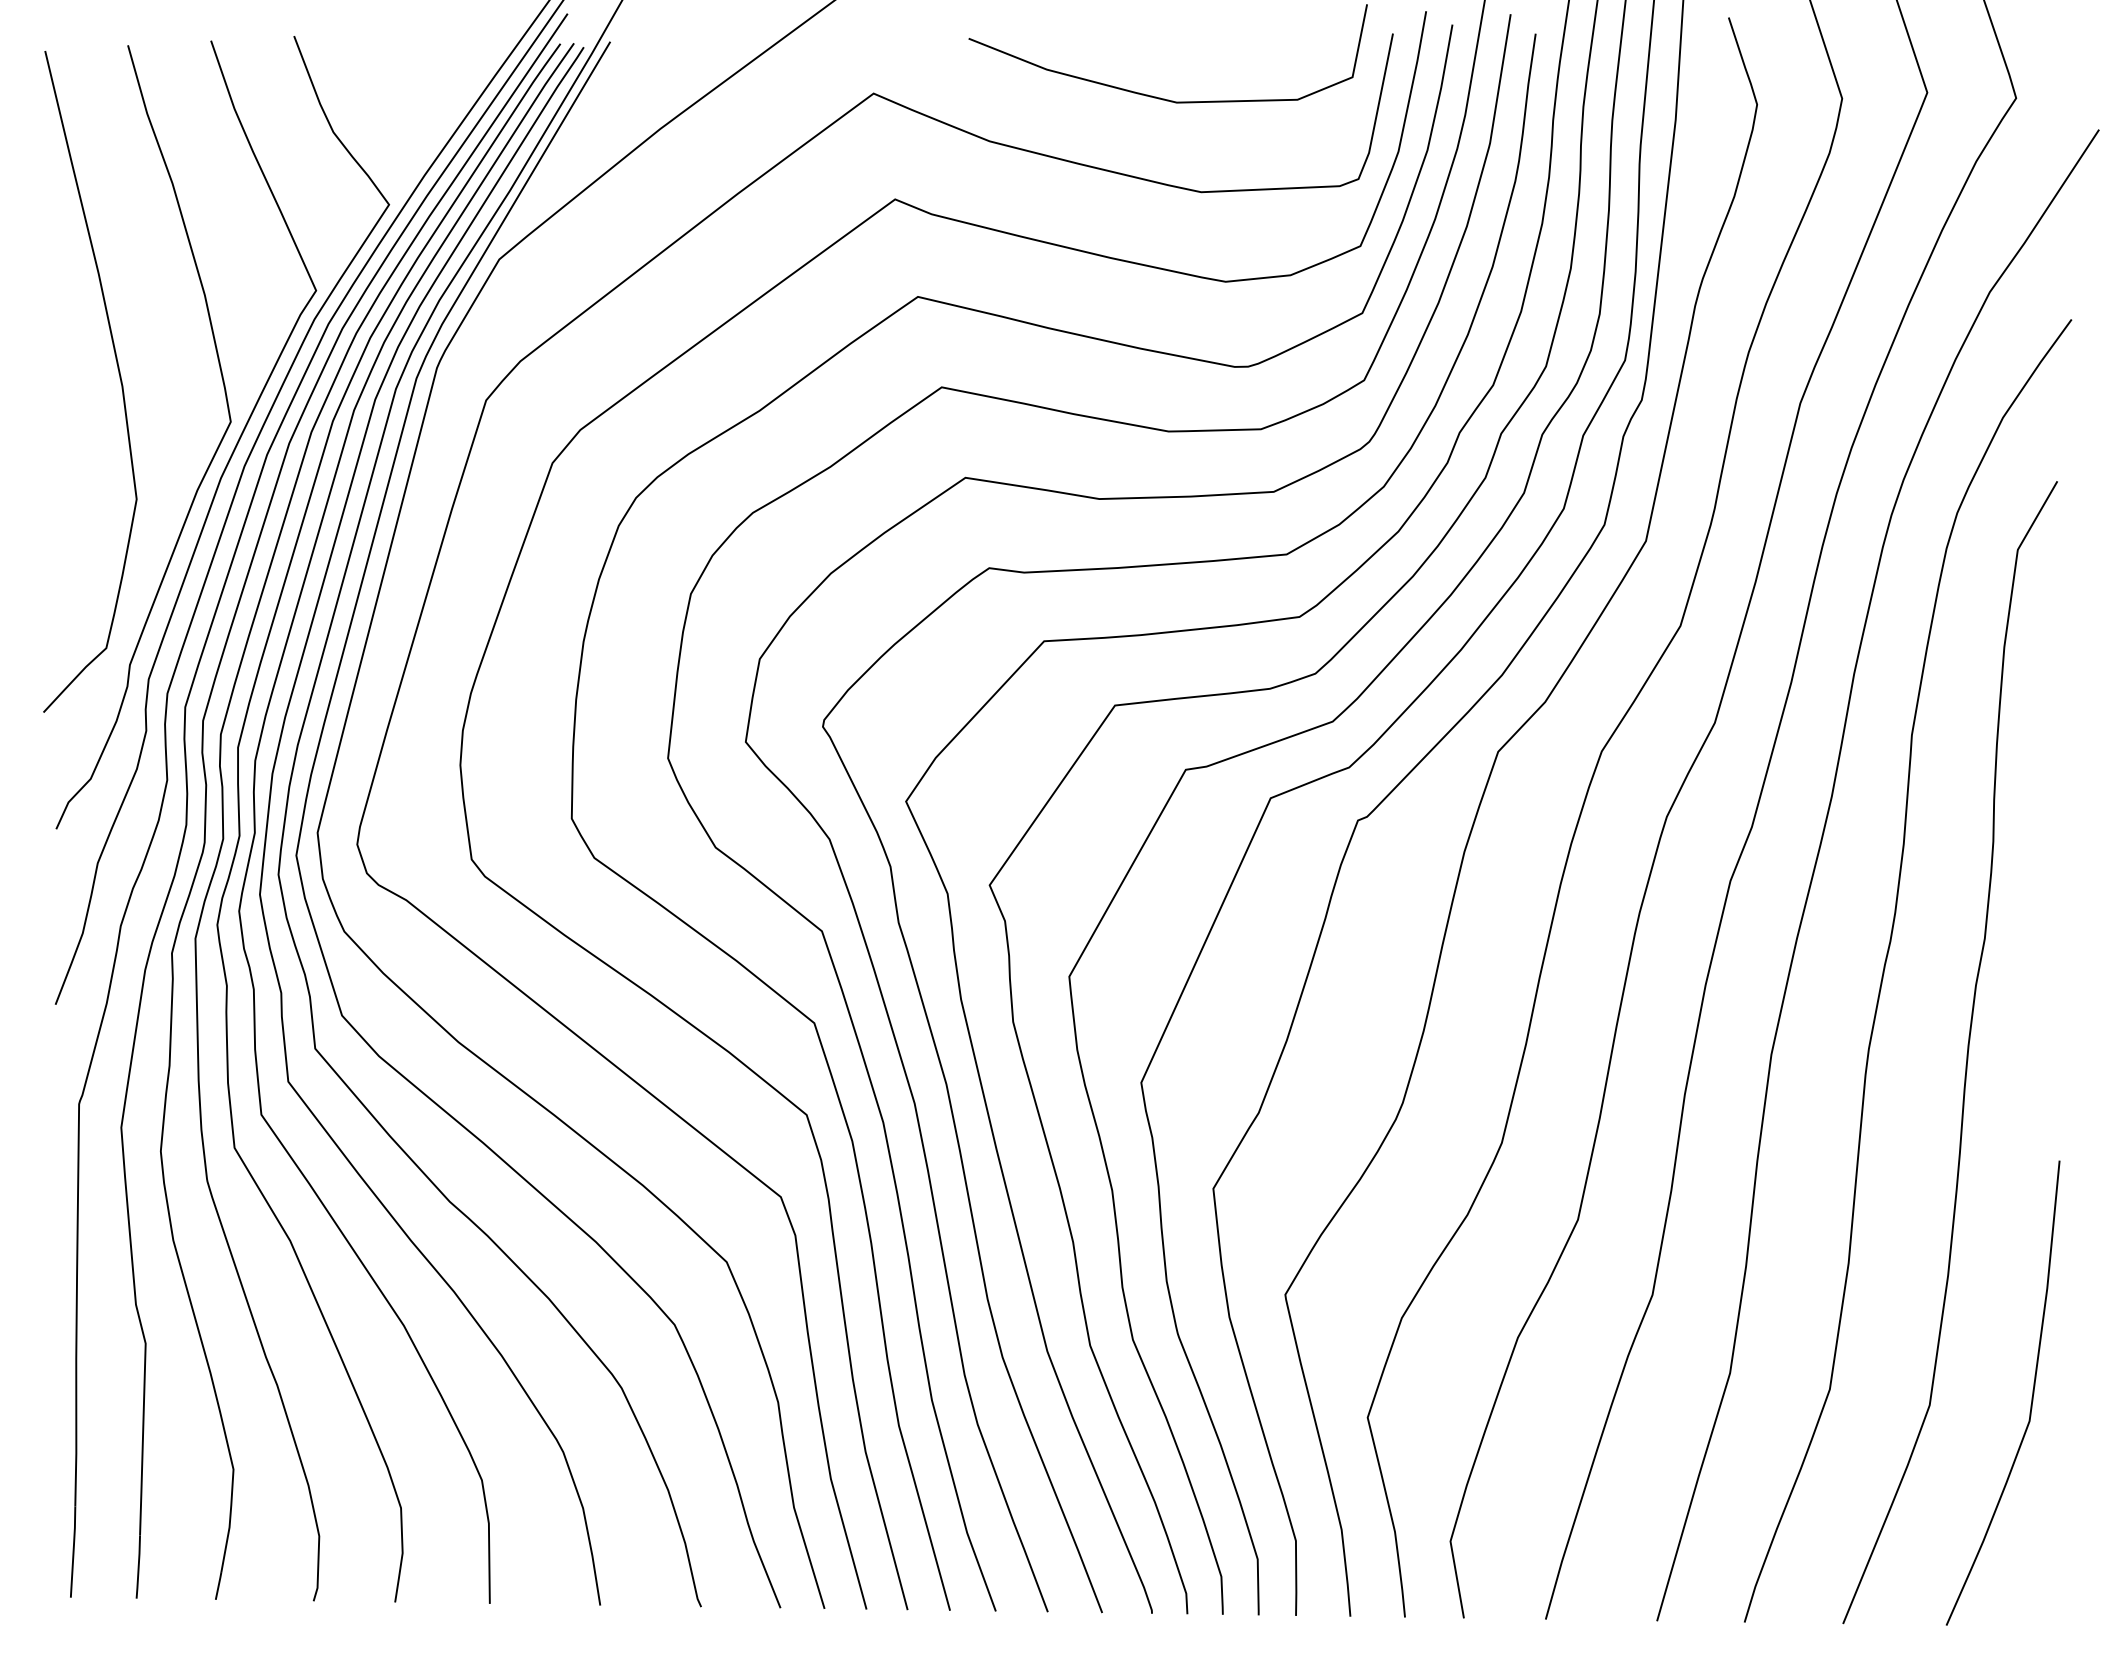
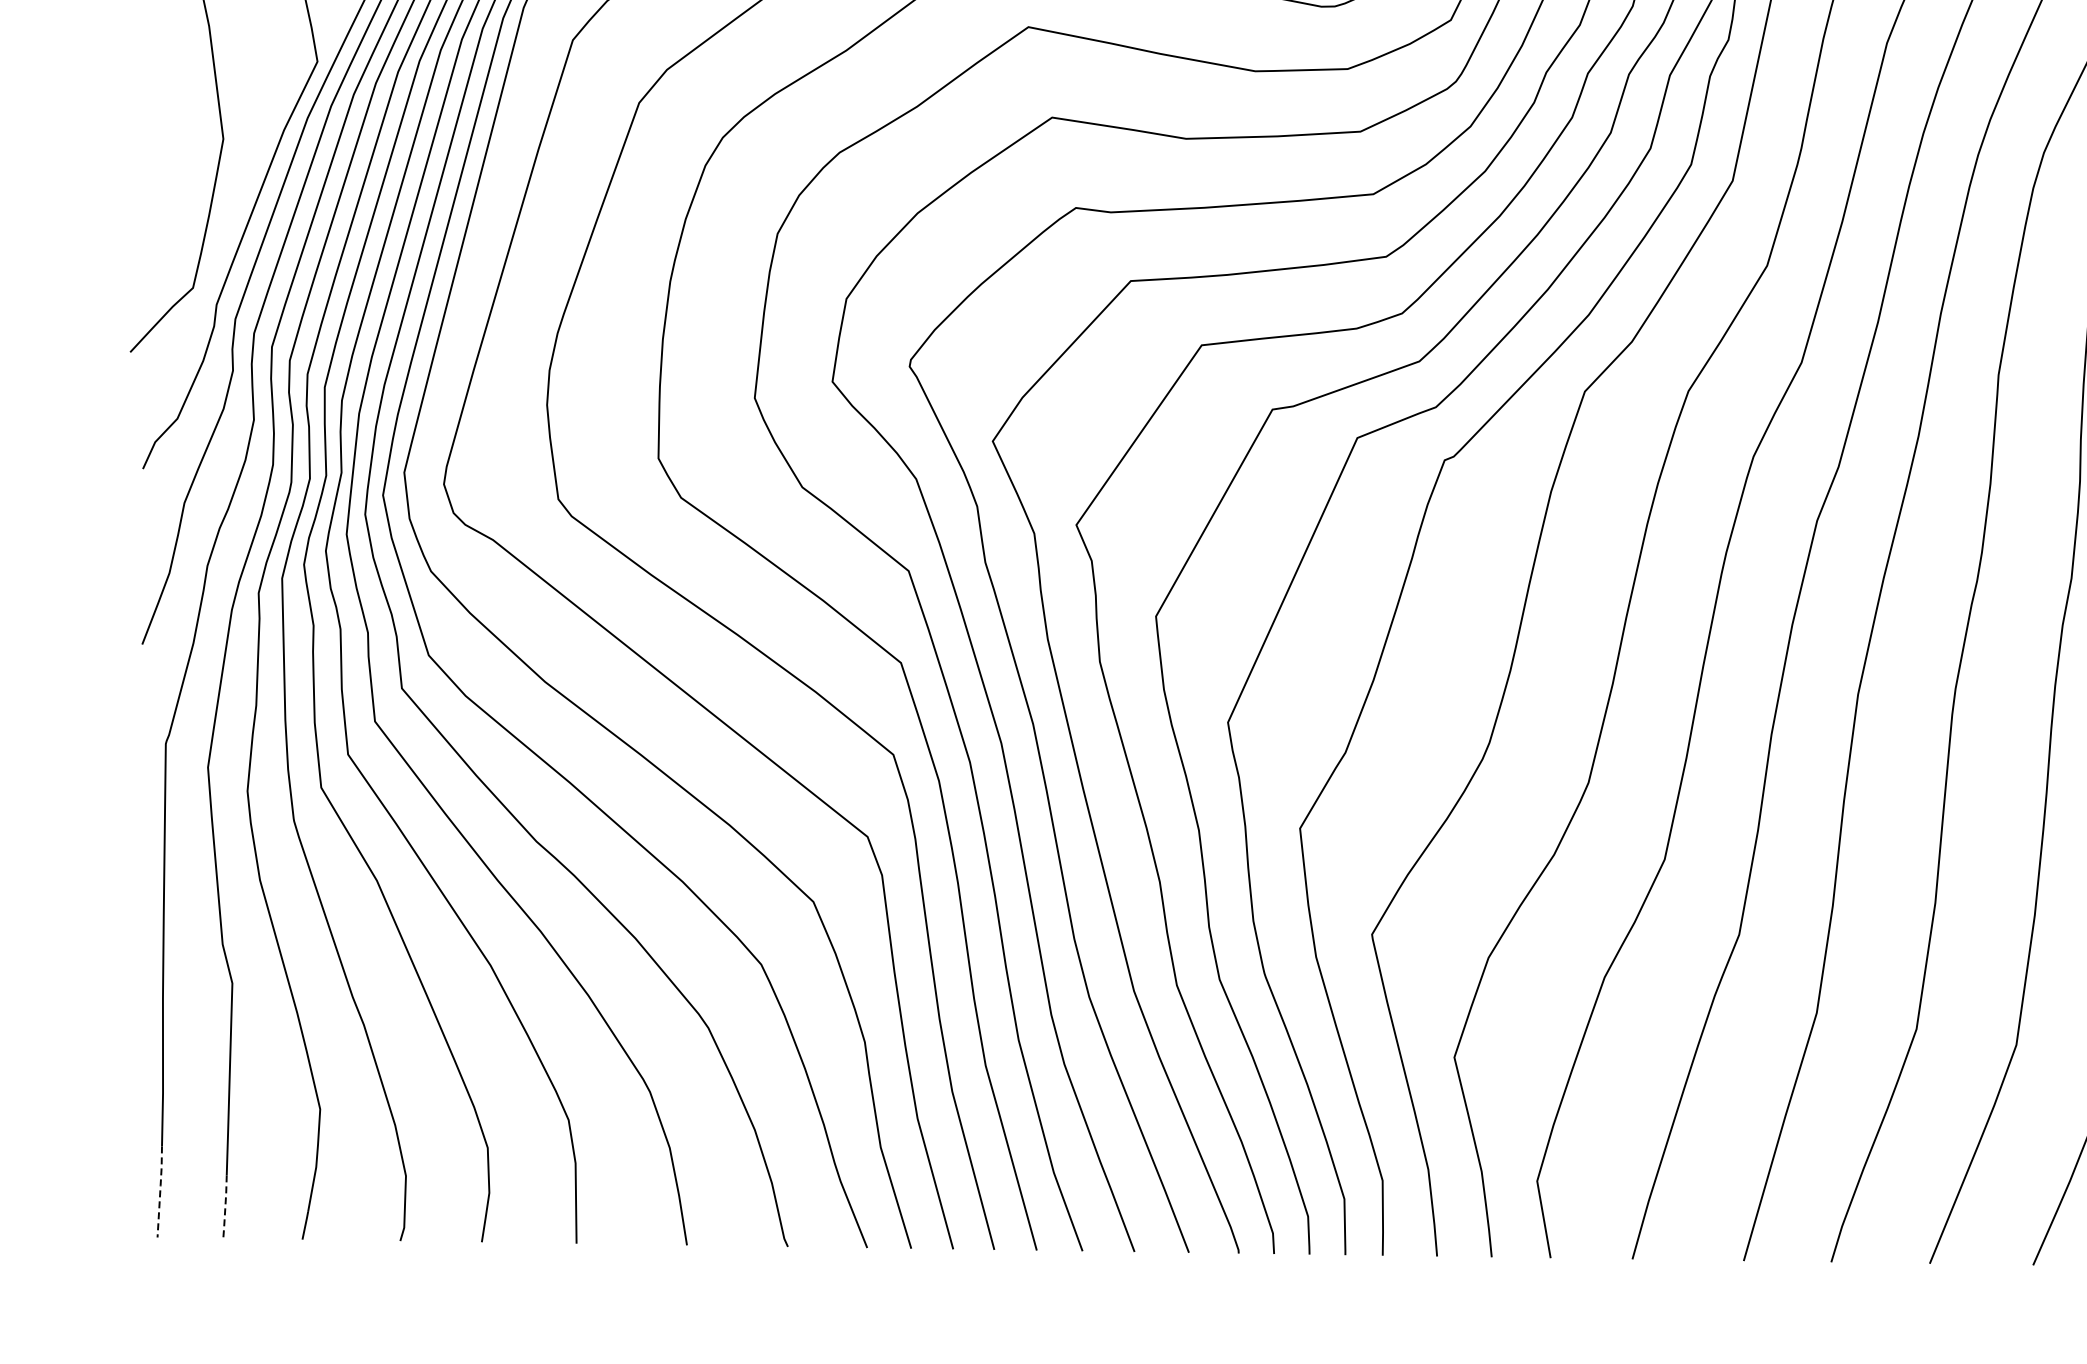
line: (73, 1551) -> (160, 1191), solid -> dashed
line: (138, 1567) -> (225, 1207), solid -> dashed

